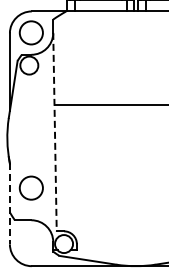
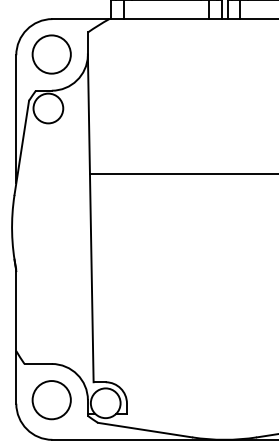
line: (54, 132) -> (89, 219), dashed -> solid
circle: (30, 187) -> (50, 399), moved
line: (9, 203) -> (15, 336), dashed -> solid

